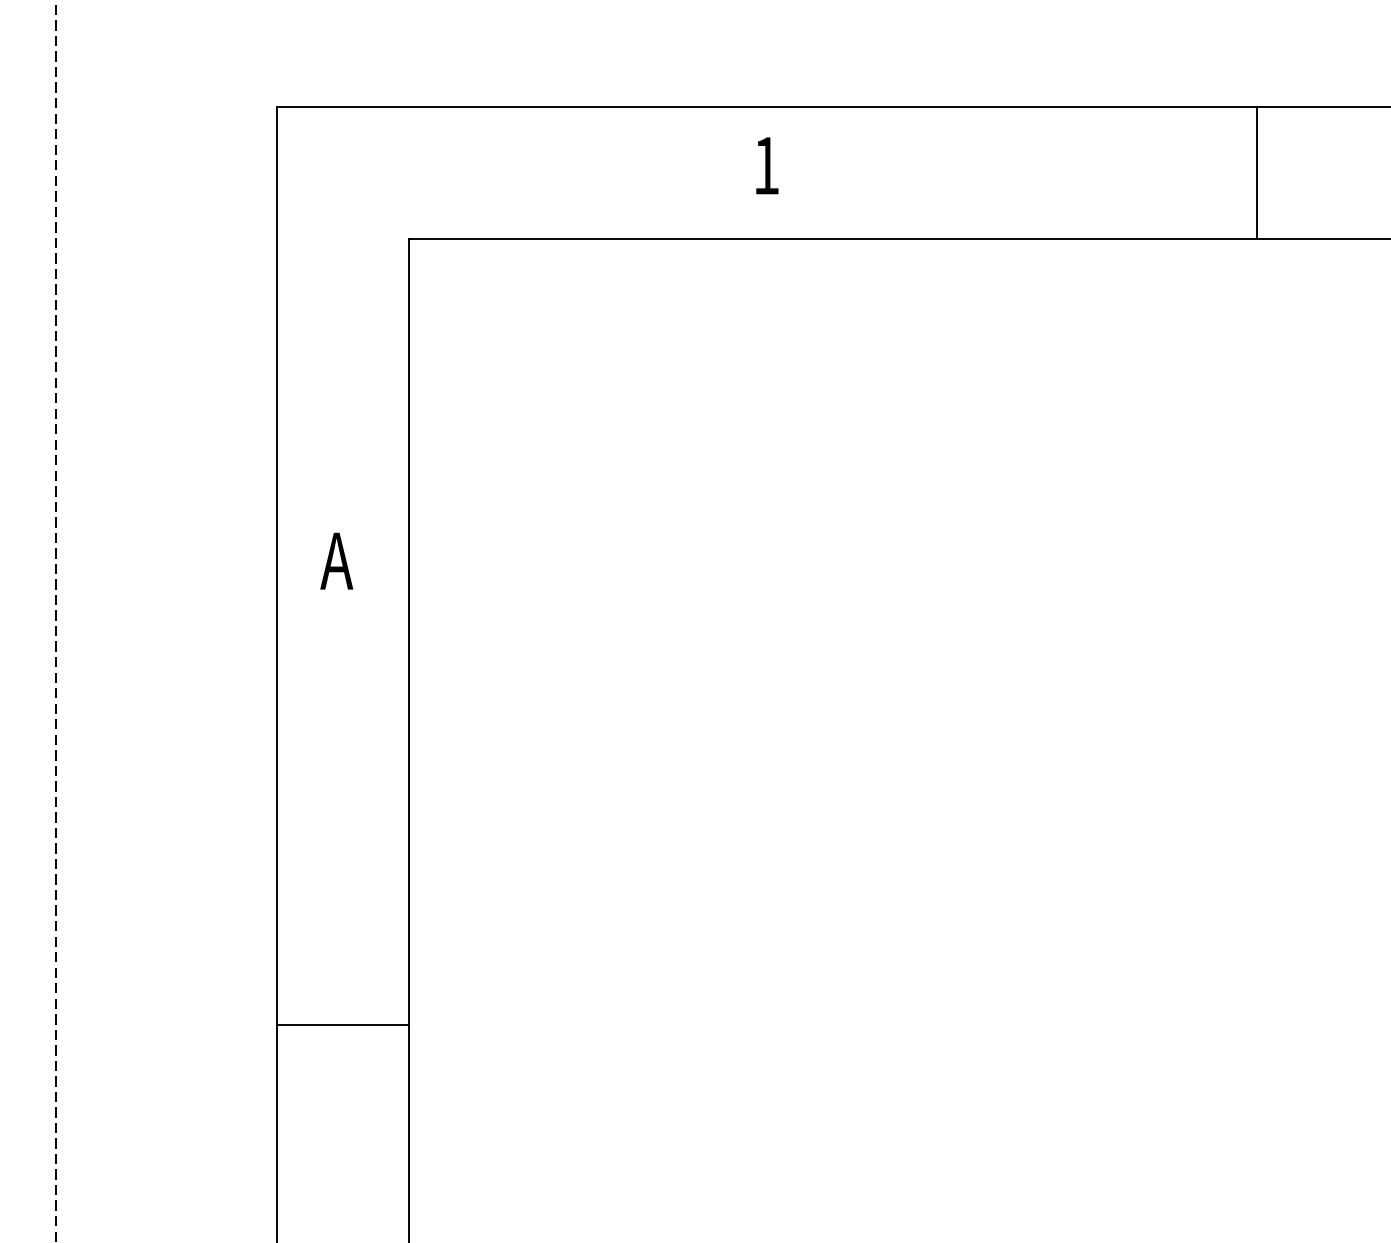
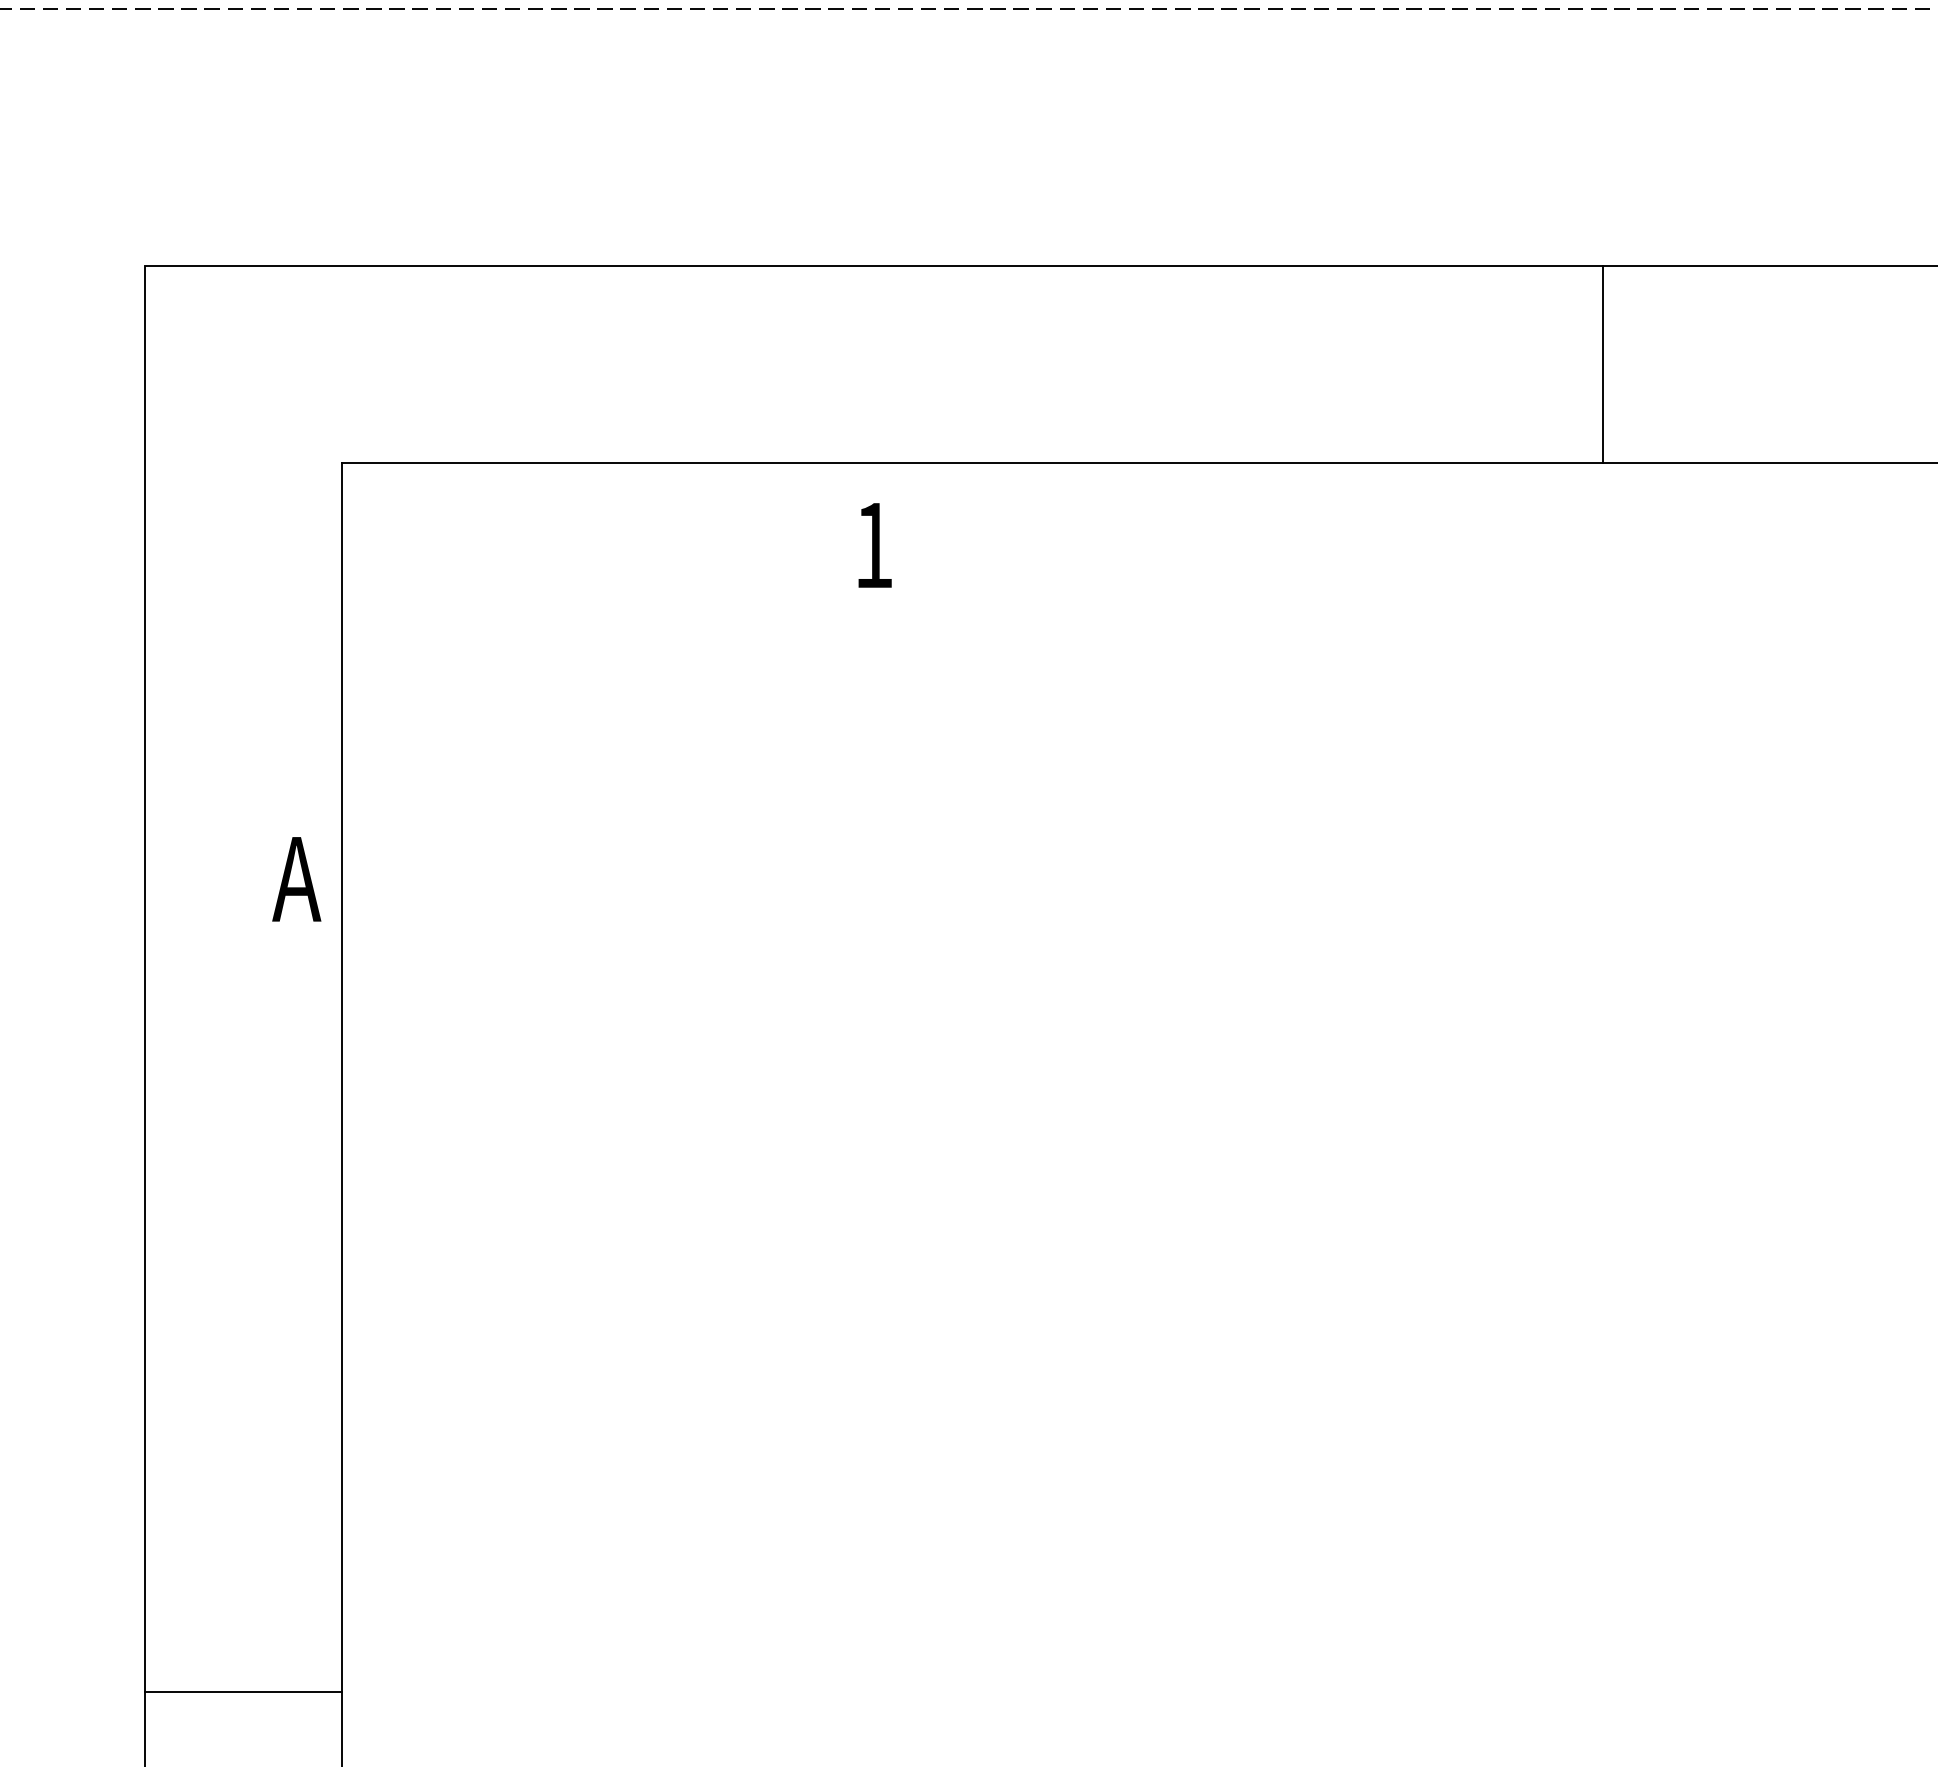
text: (767, 165) -> (875, 544), moved
text: (336, 560) -> (296, 878), moved
line: (342, 1025) -> (242, 1692), moved

